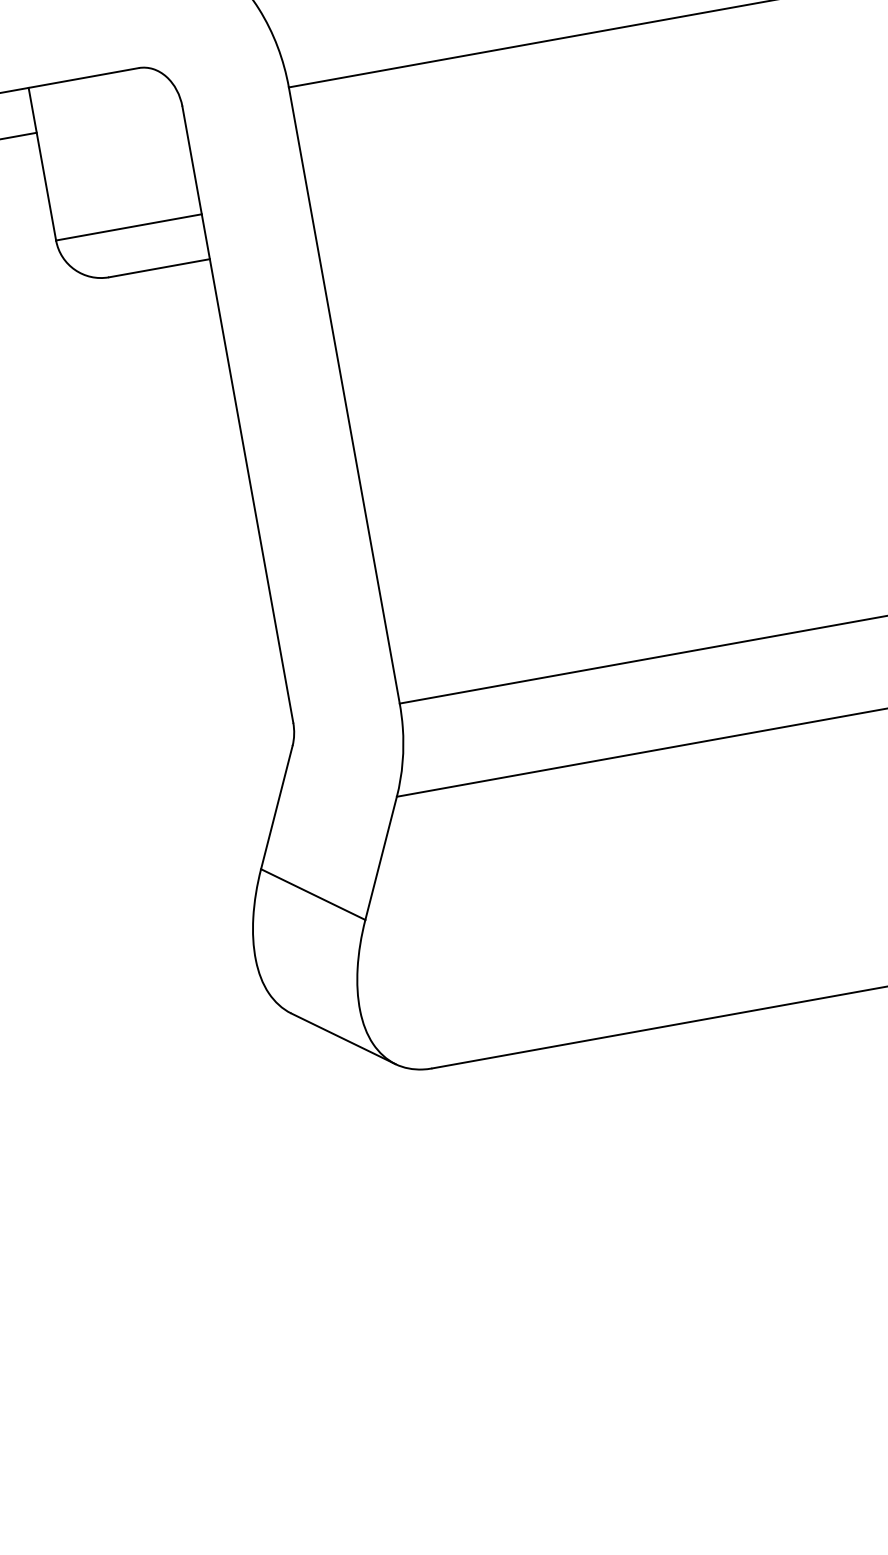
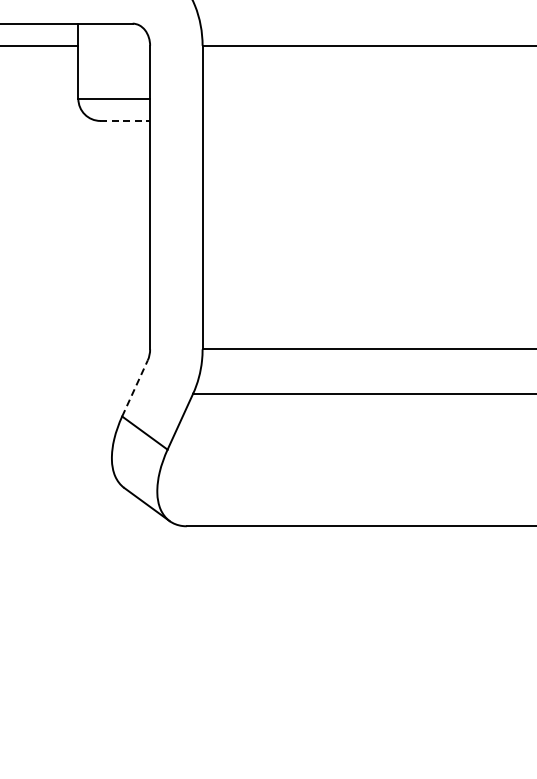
line: (159, 267) -> (125, 120), solid -> dashed
line: (277, 807) -> (135, 388), solid -> dashed

